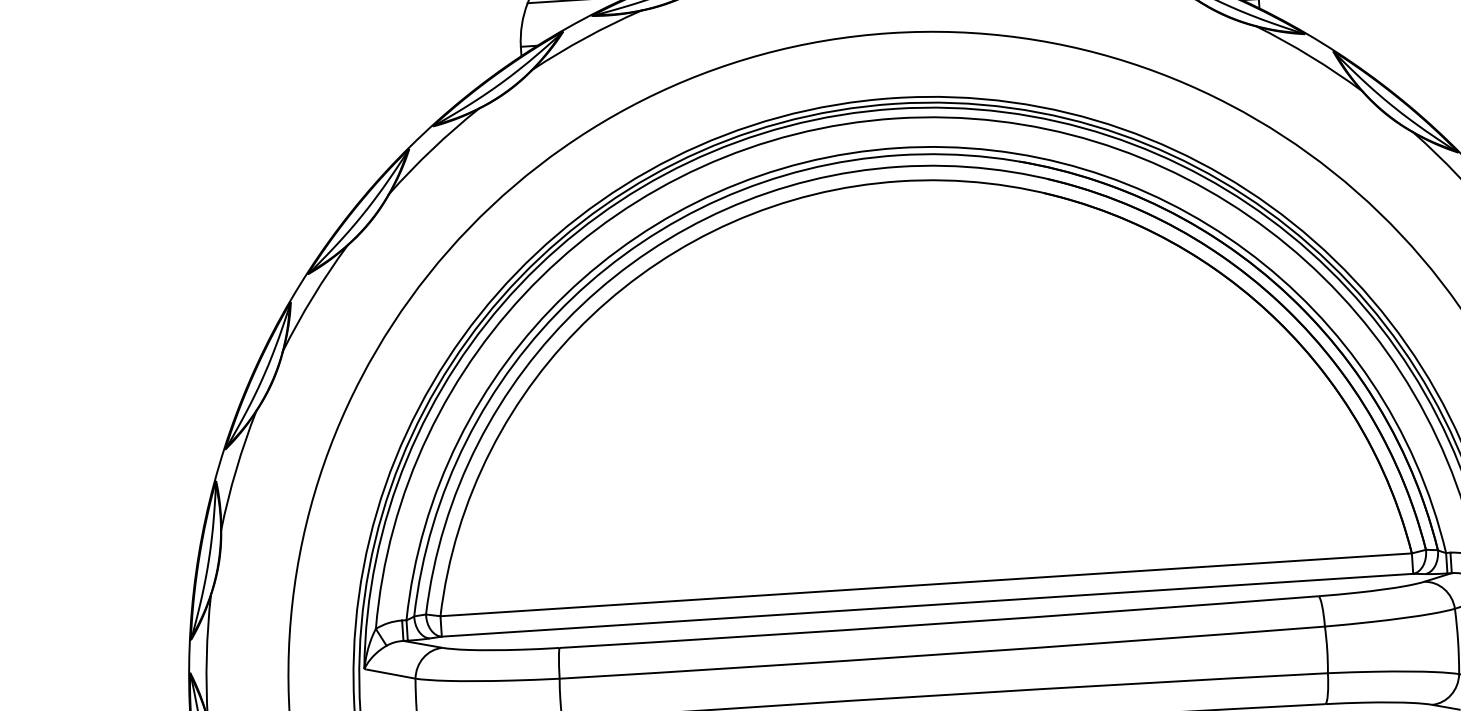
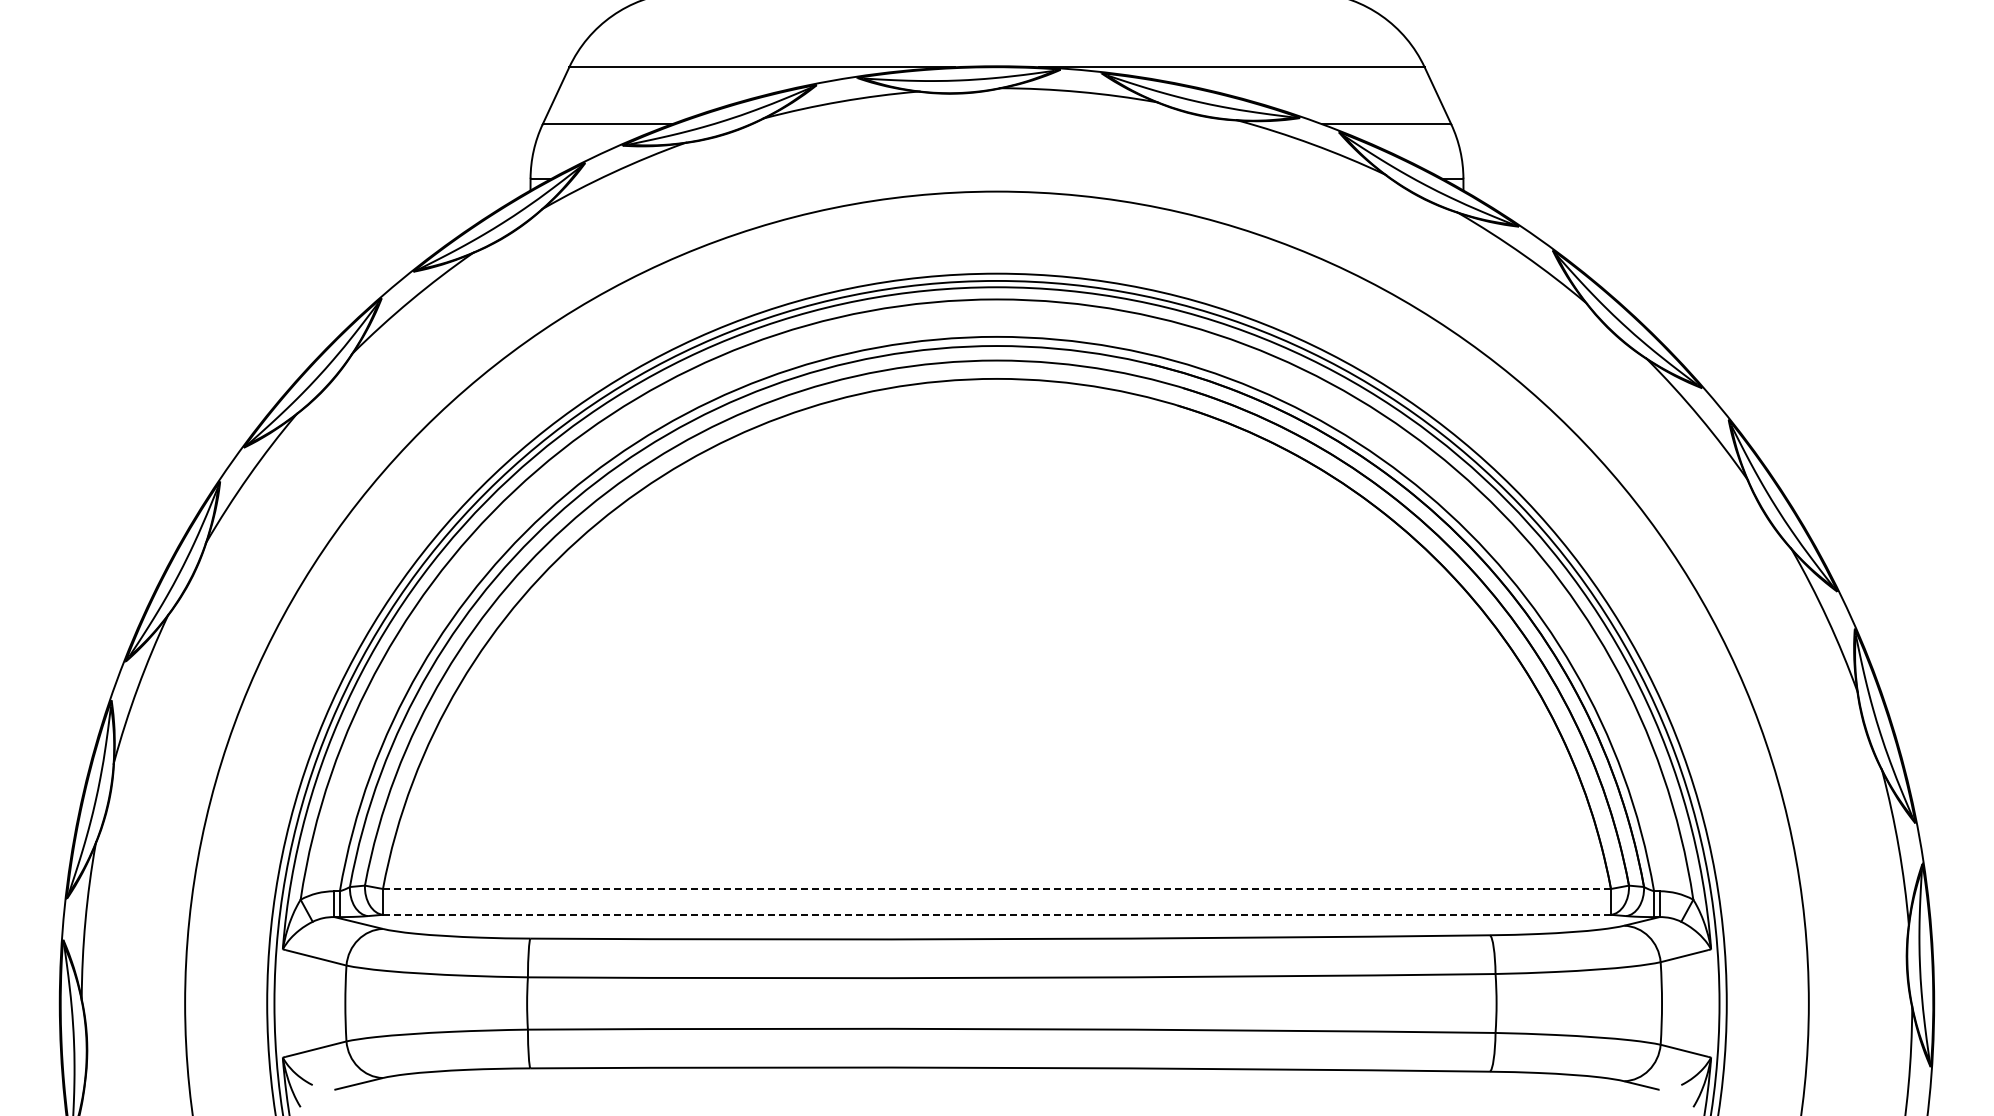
line: (926, 585) -> (997, 889), solid -> dashed
line: (927, 604) -> (997, 914), solid -> dashed

